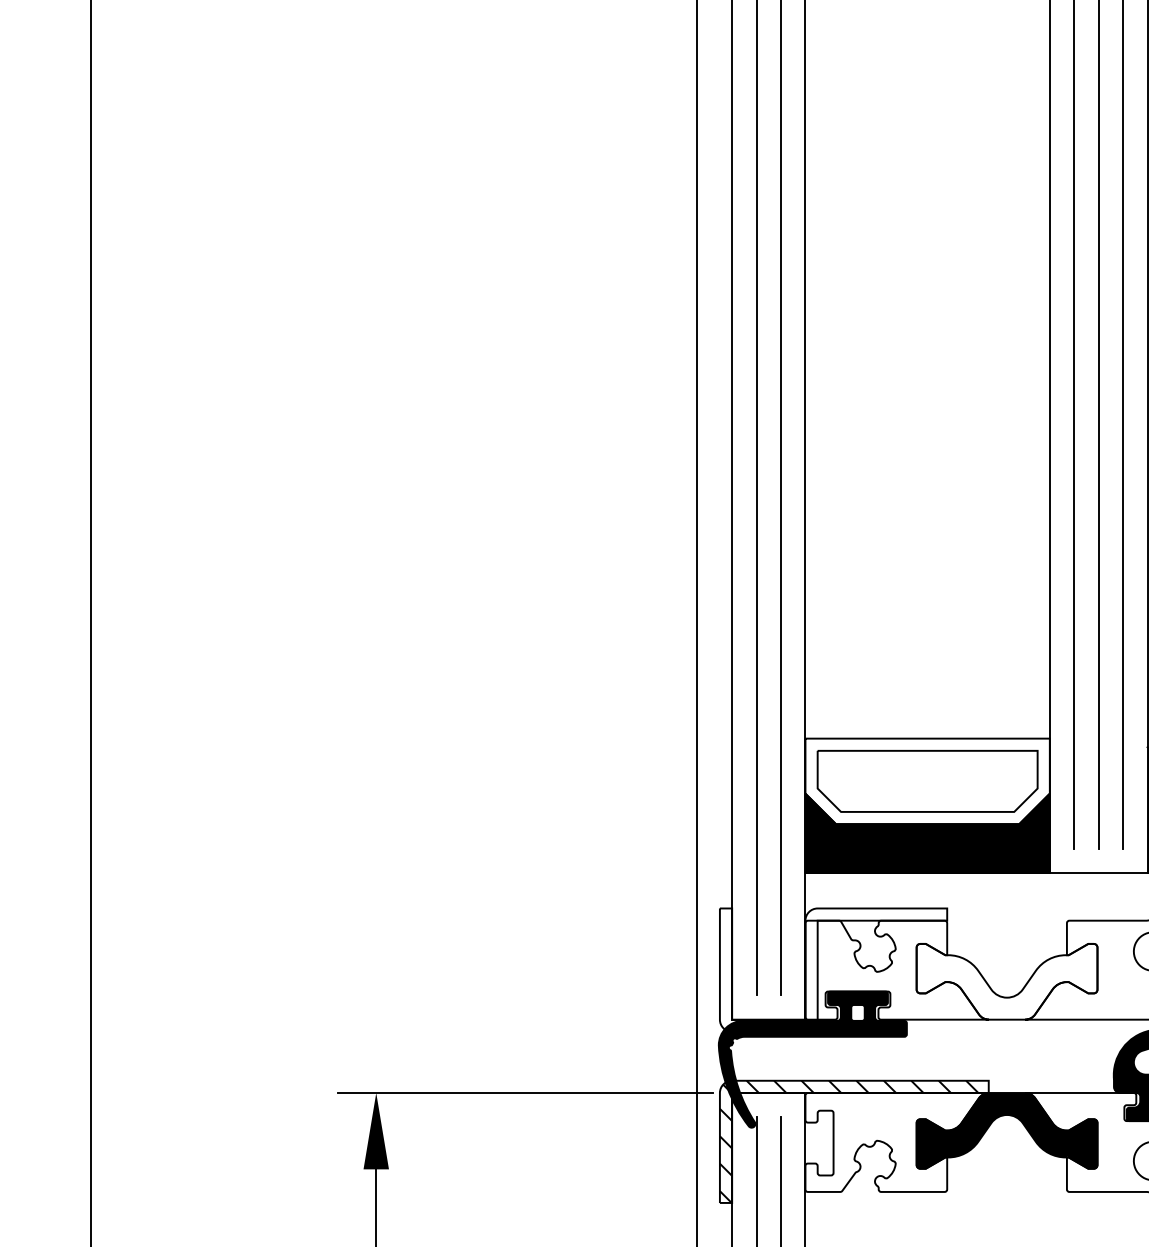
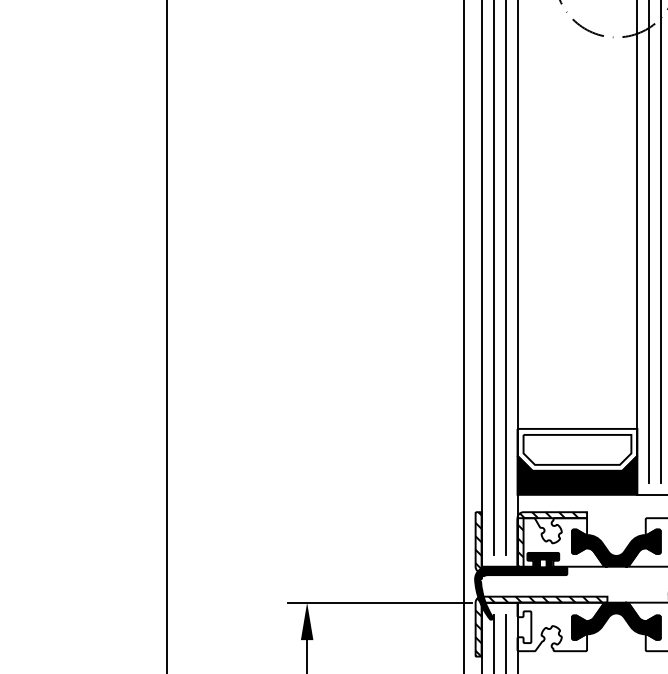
hatch: (833, 970) -> (531, 542), added
fill: (1007, 980) -> (616, 547), added

